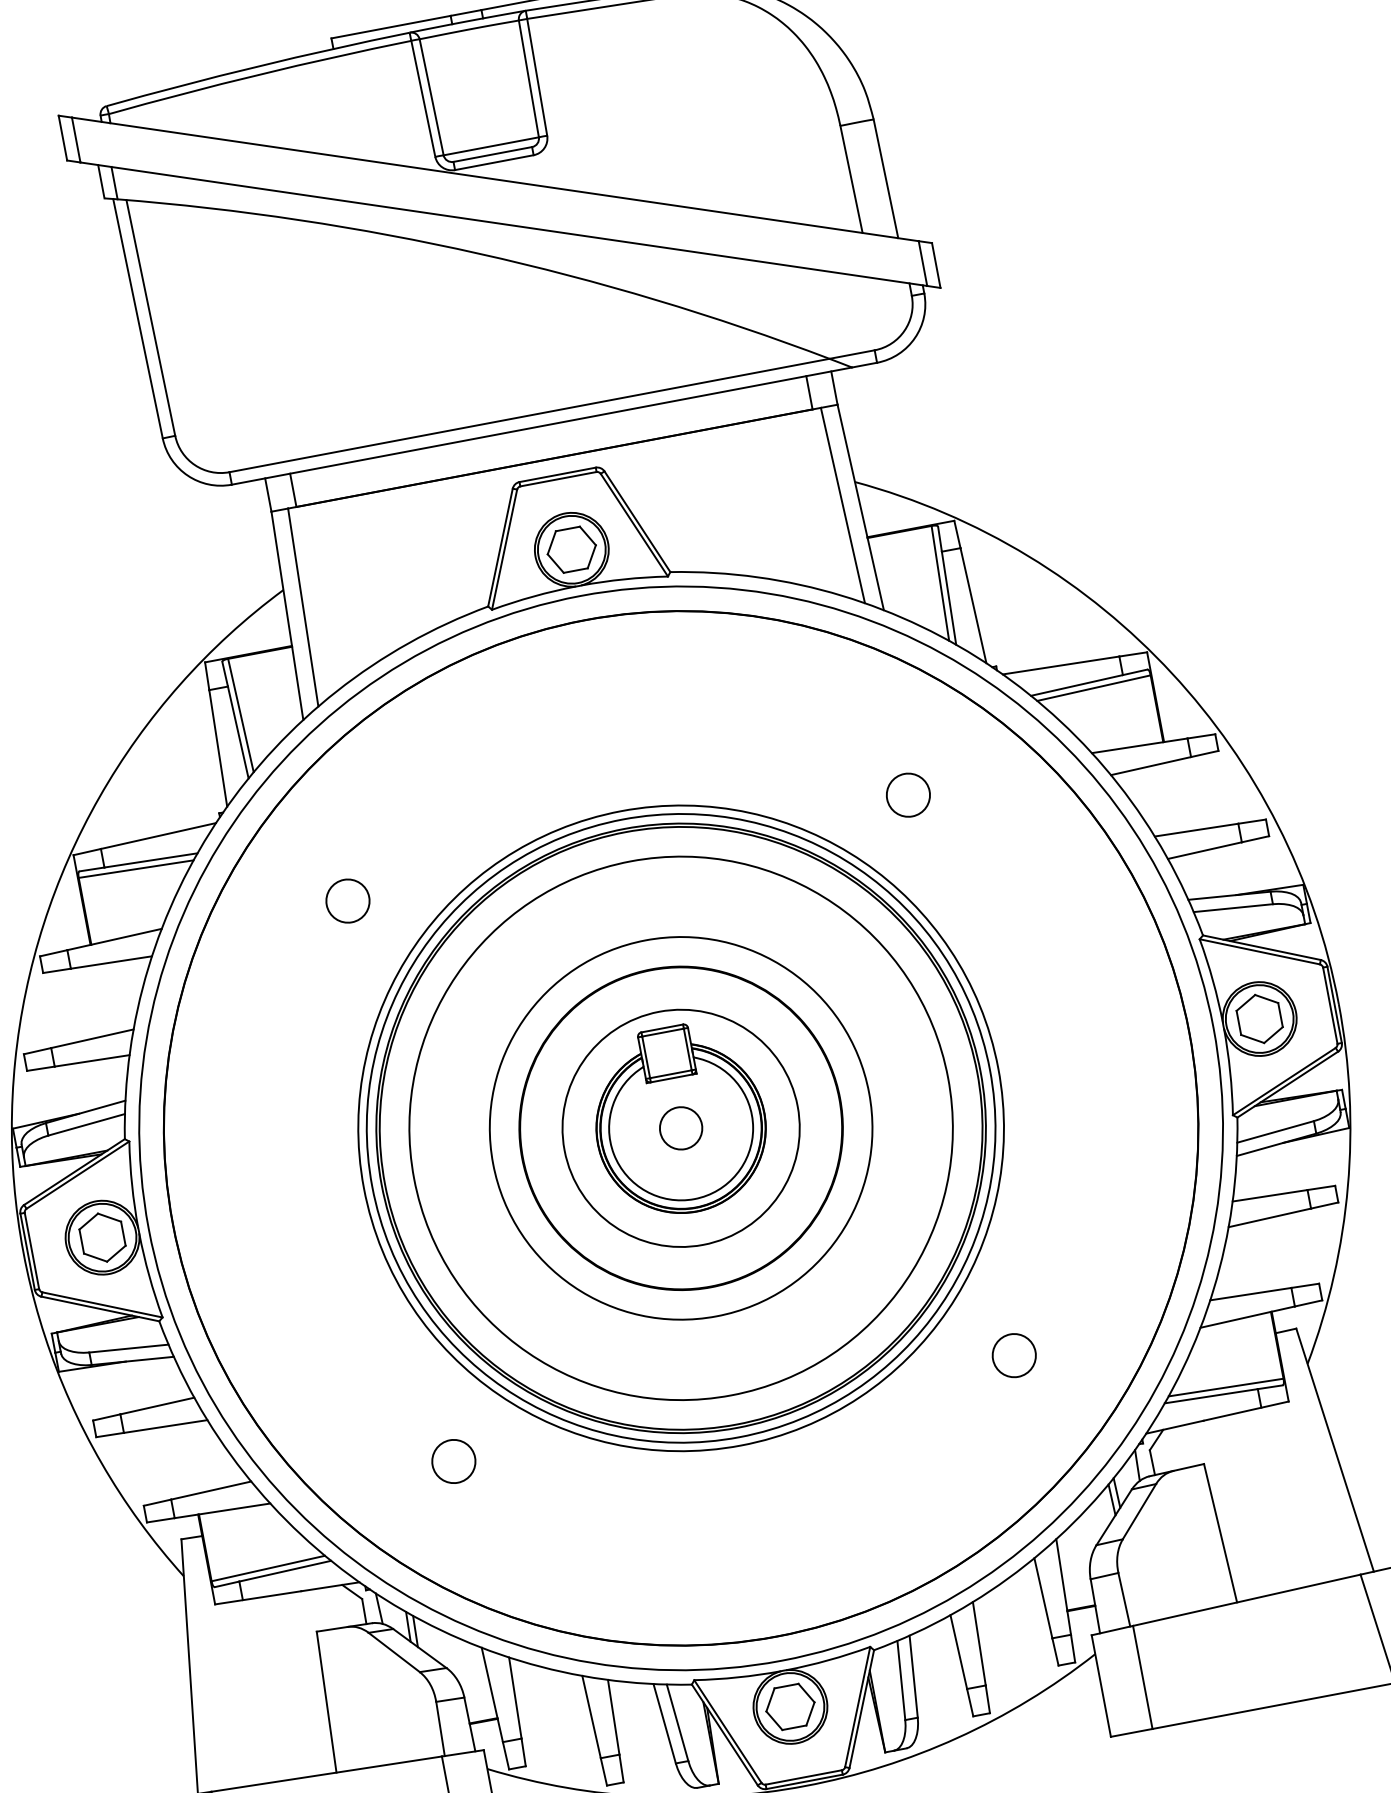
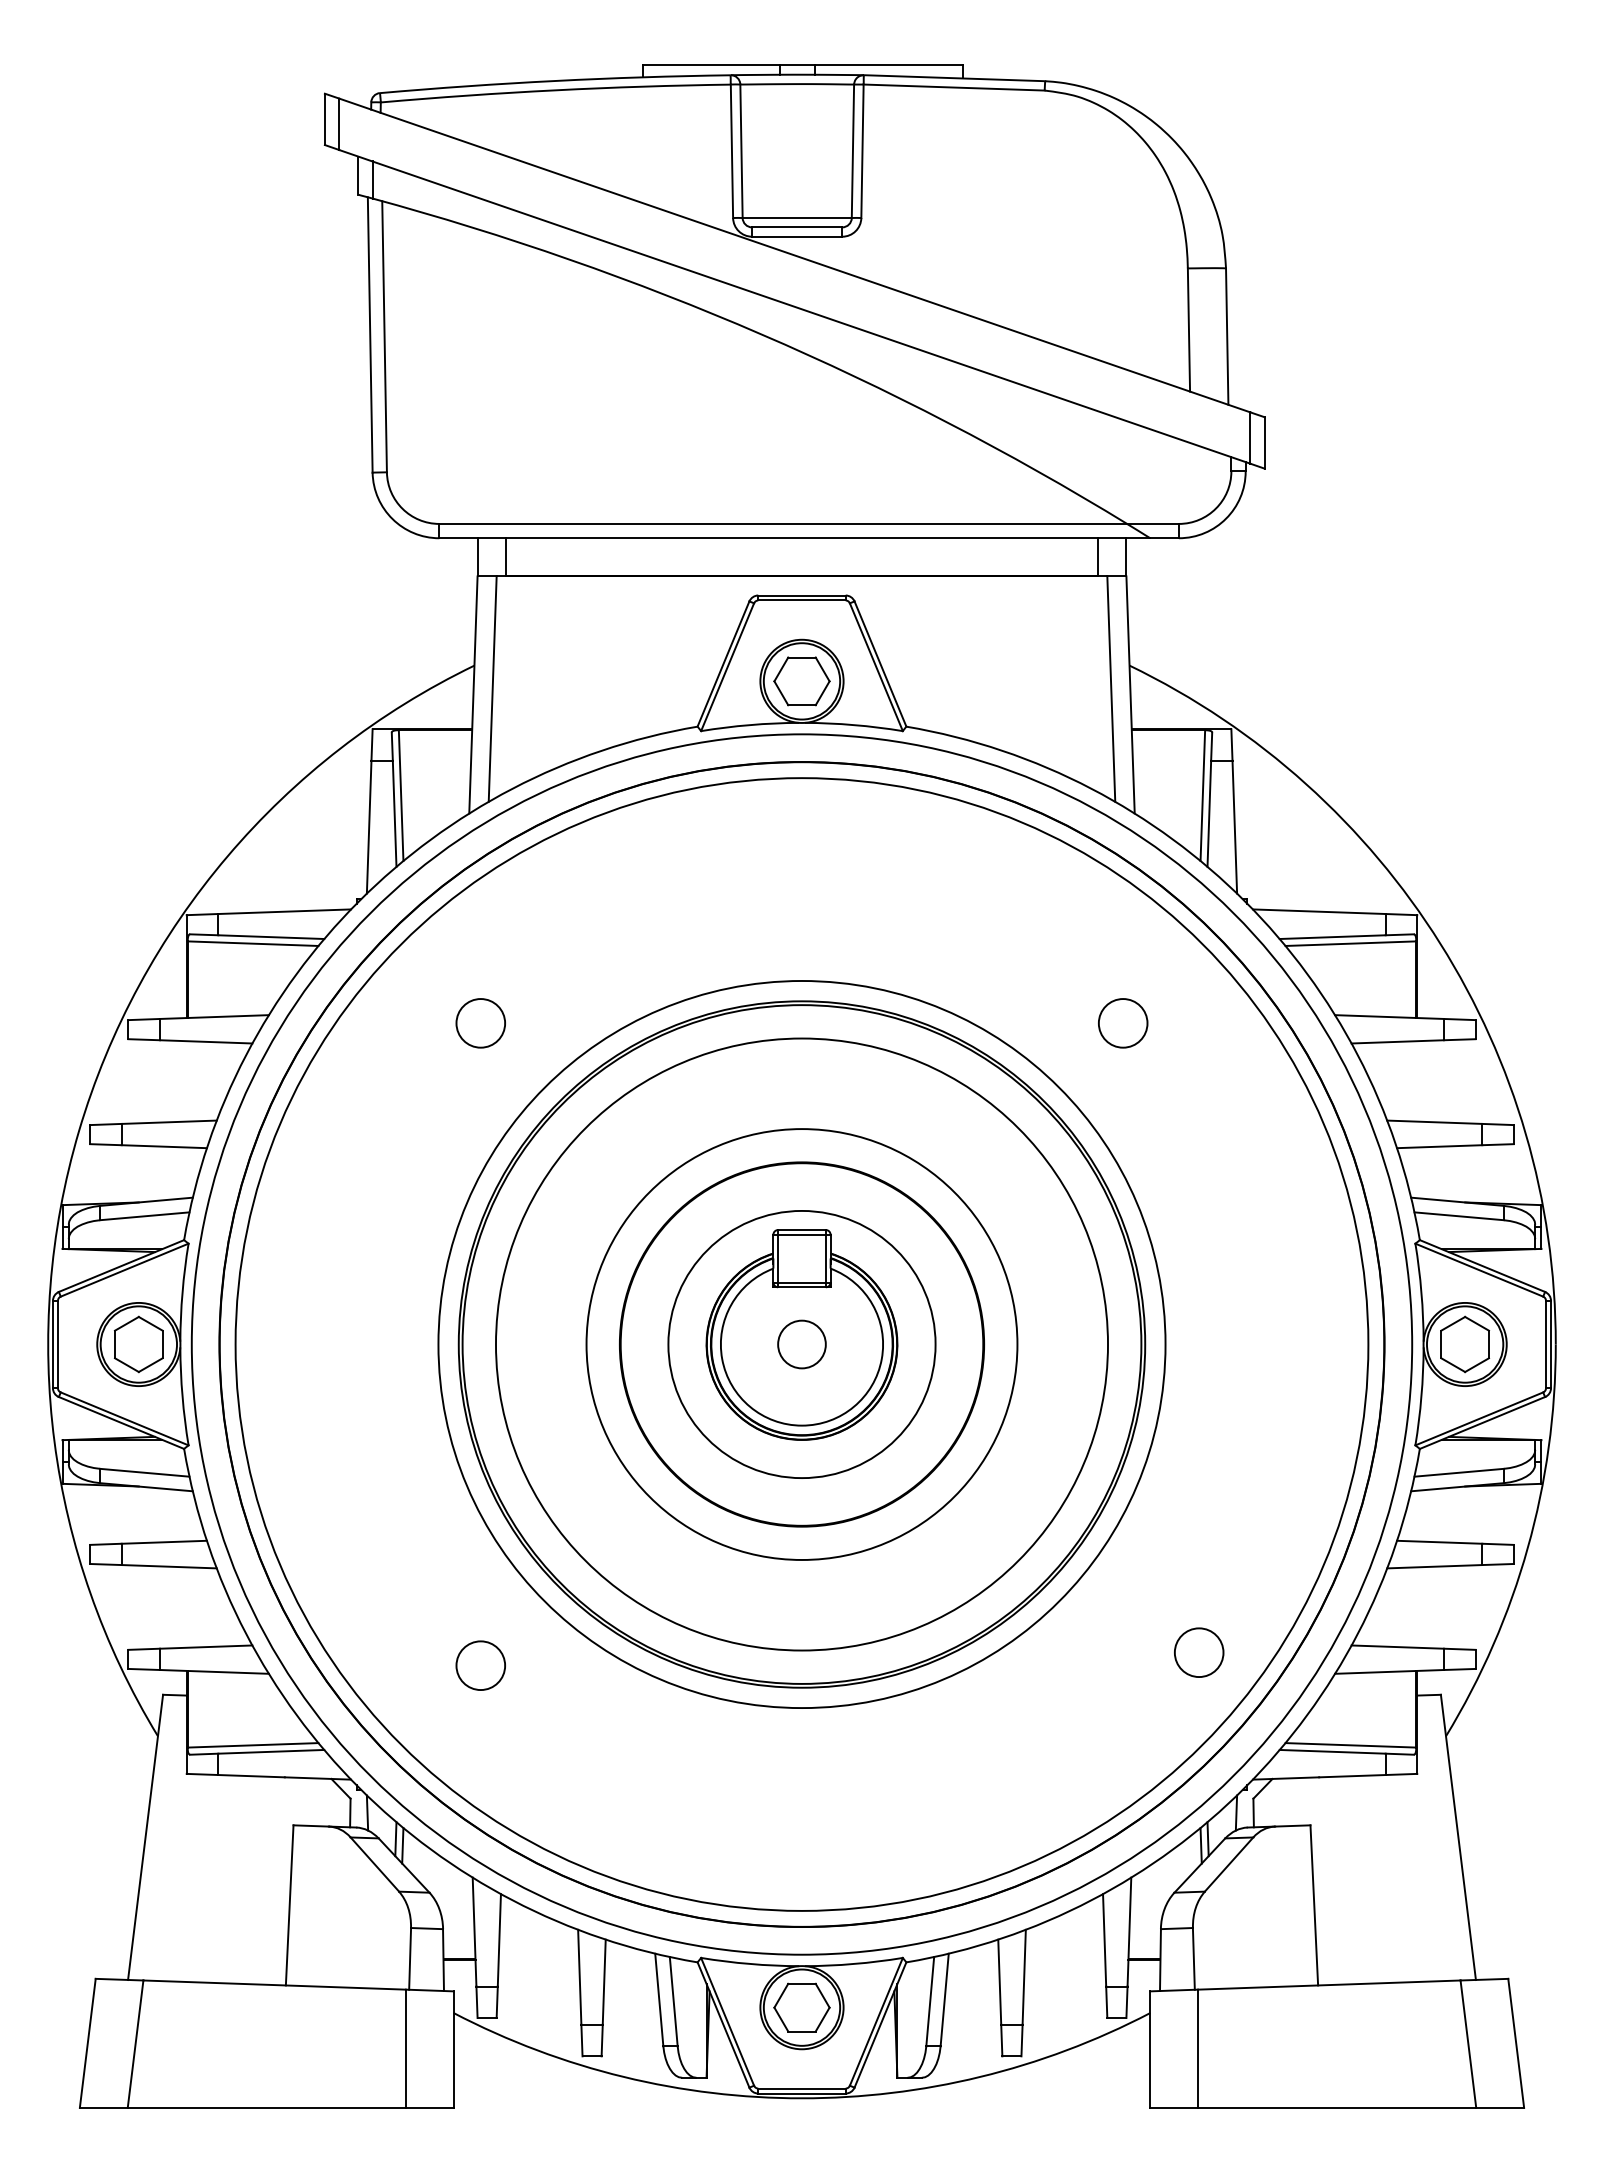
circle: (680, 1128) -> (801, 1344), size x1.6
circle: (1014, 1355) -> (1199, 1652), moved

